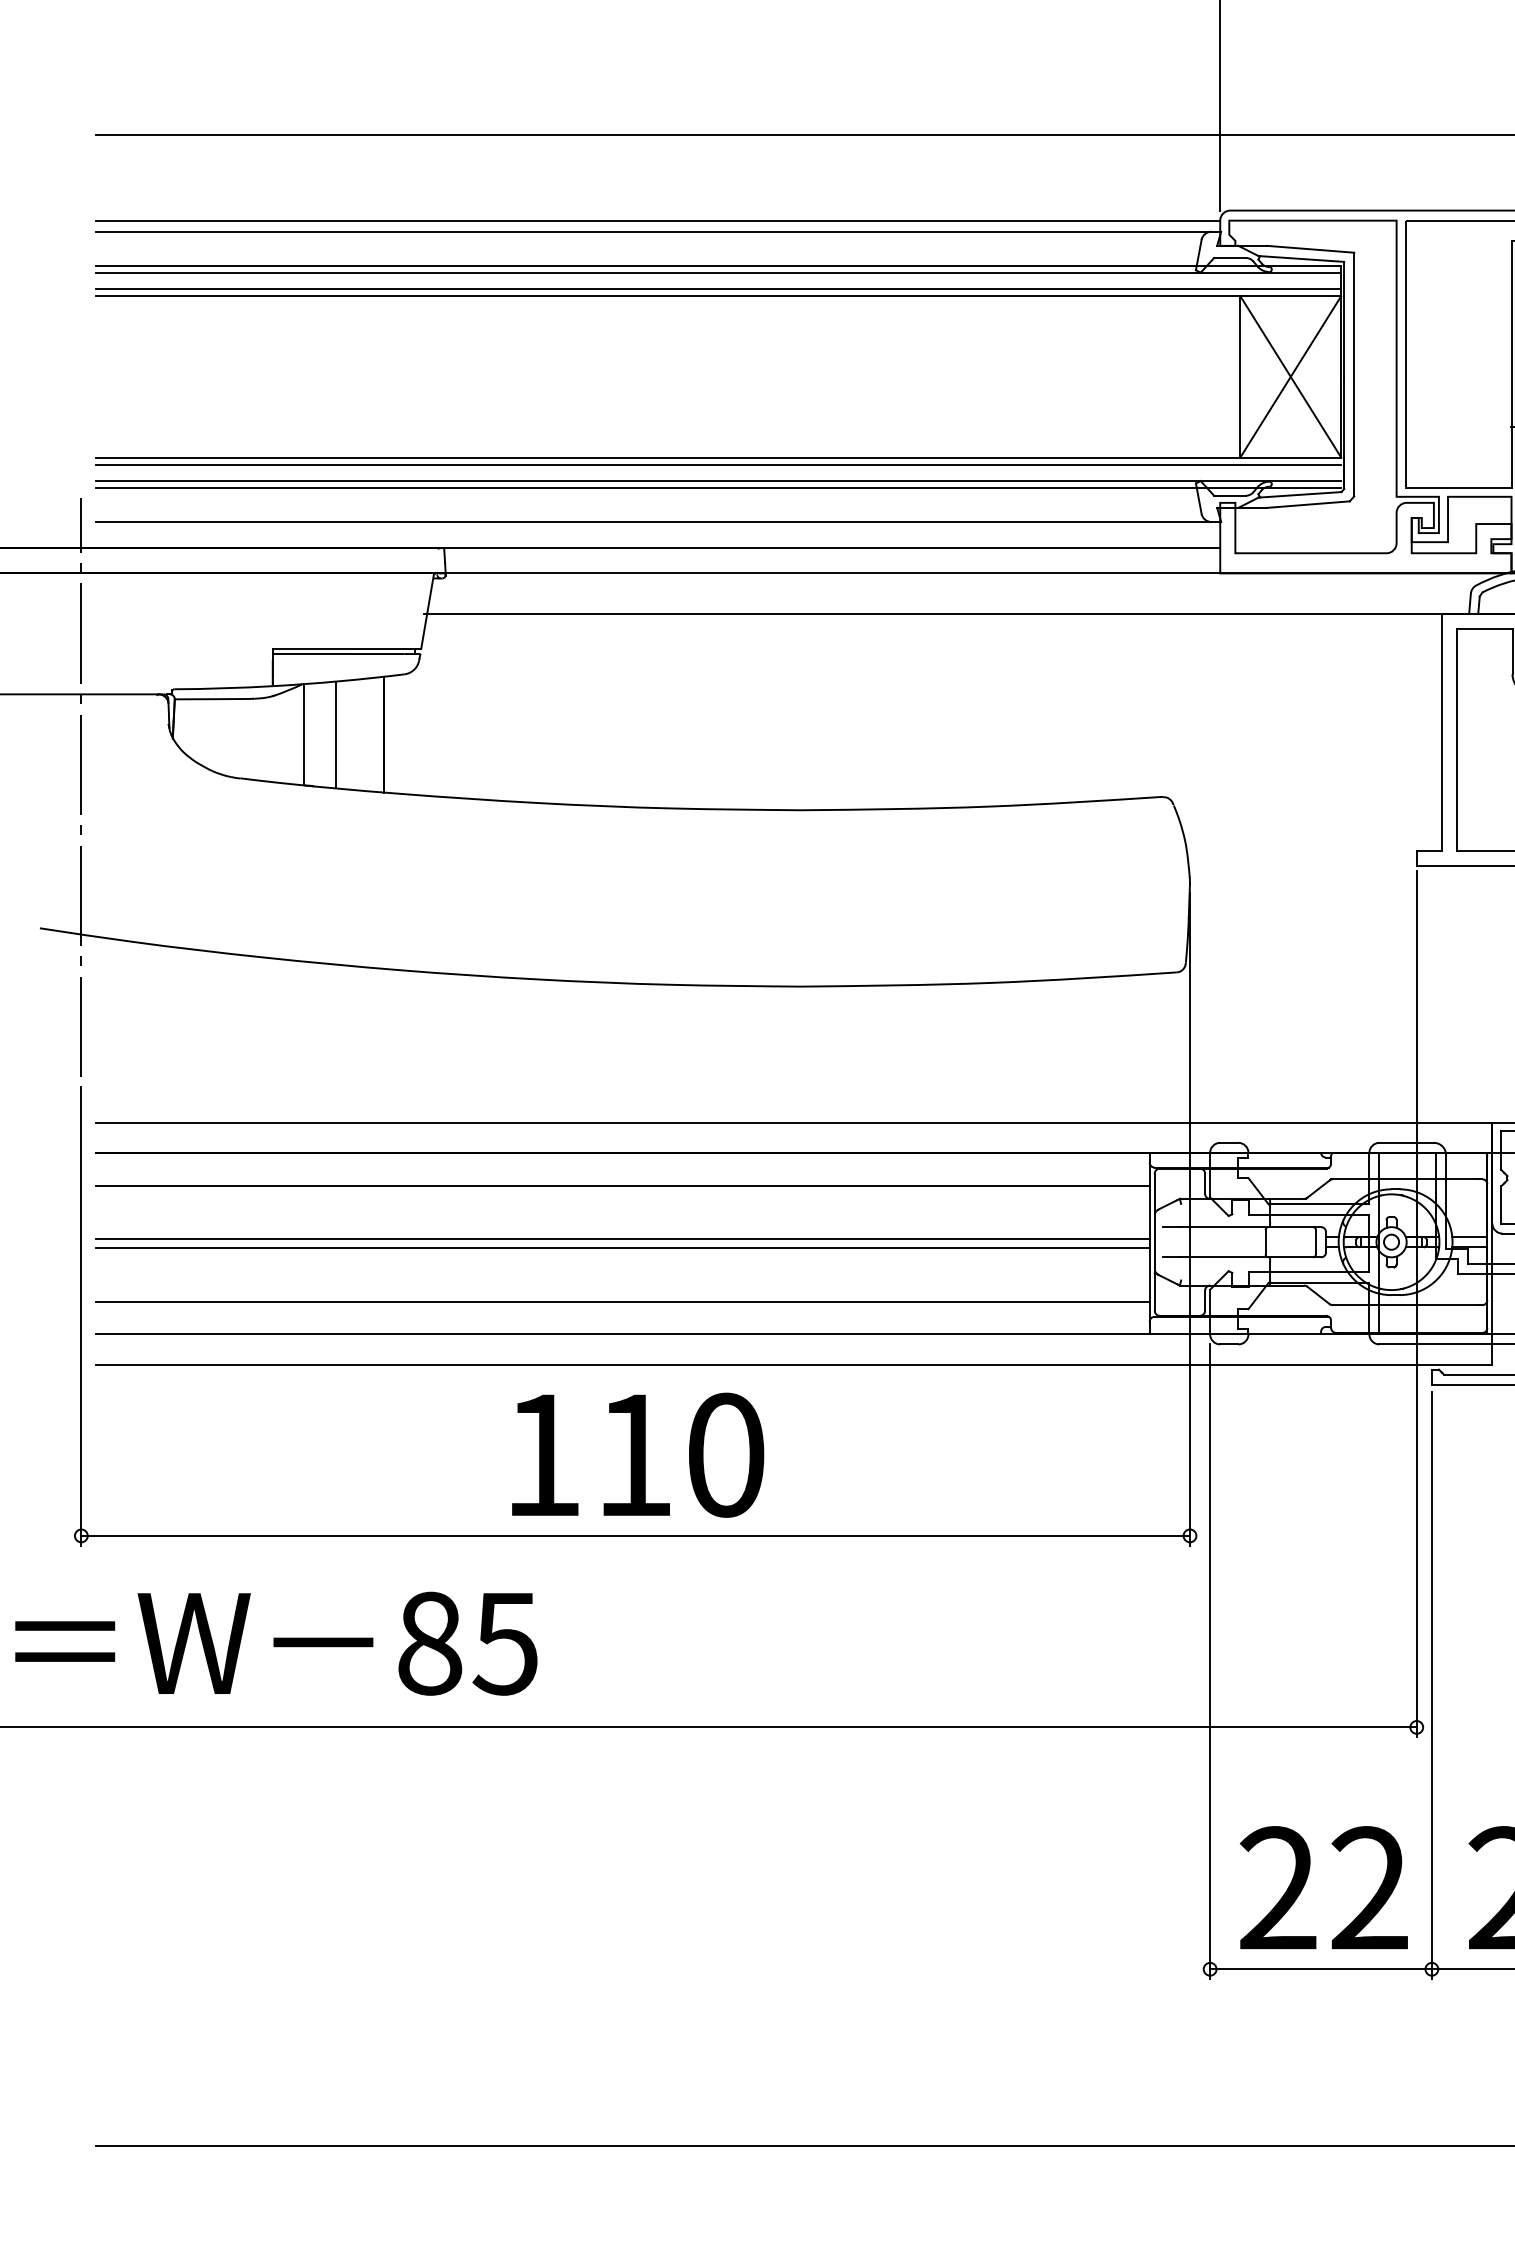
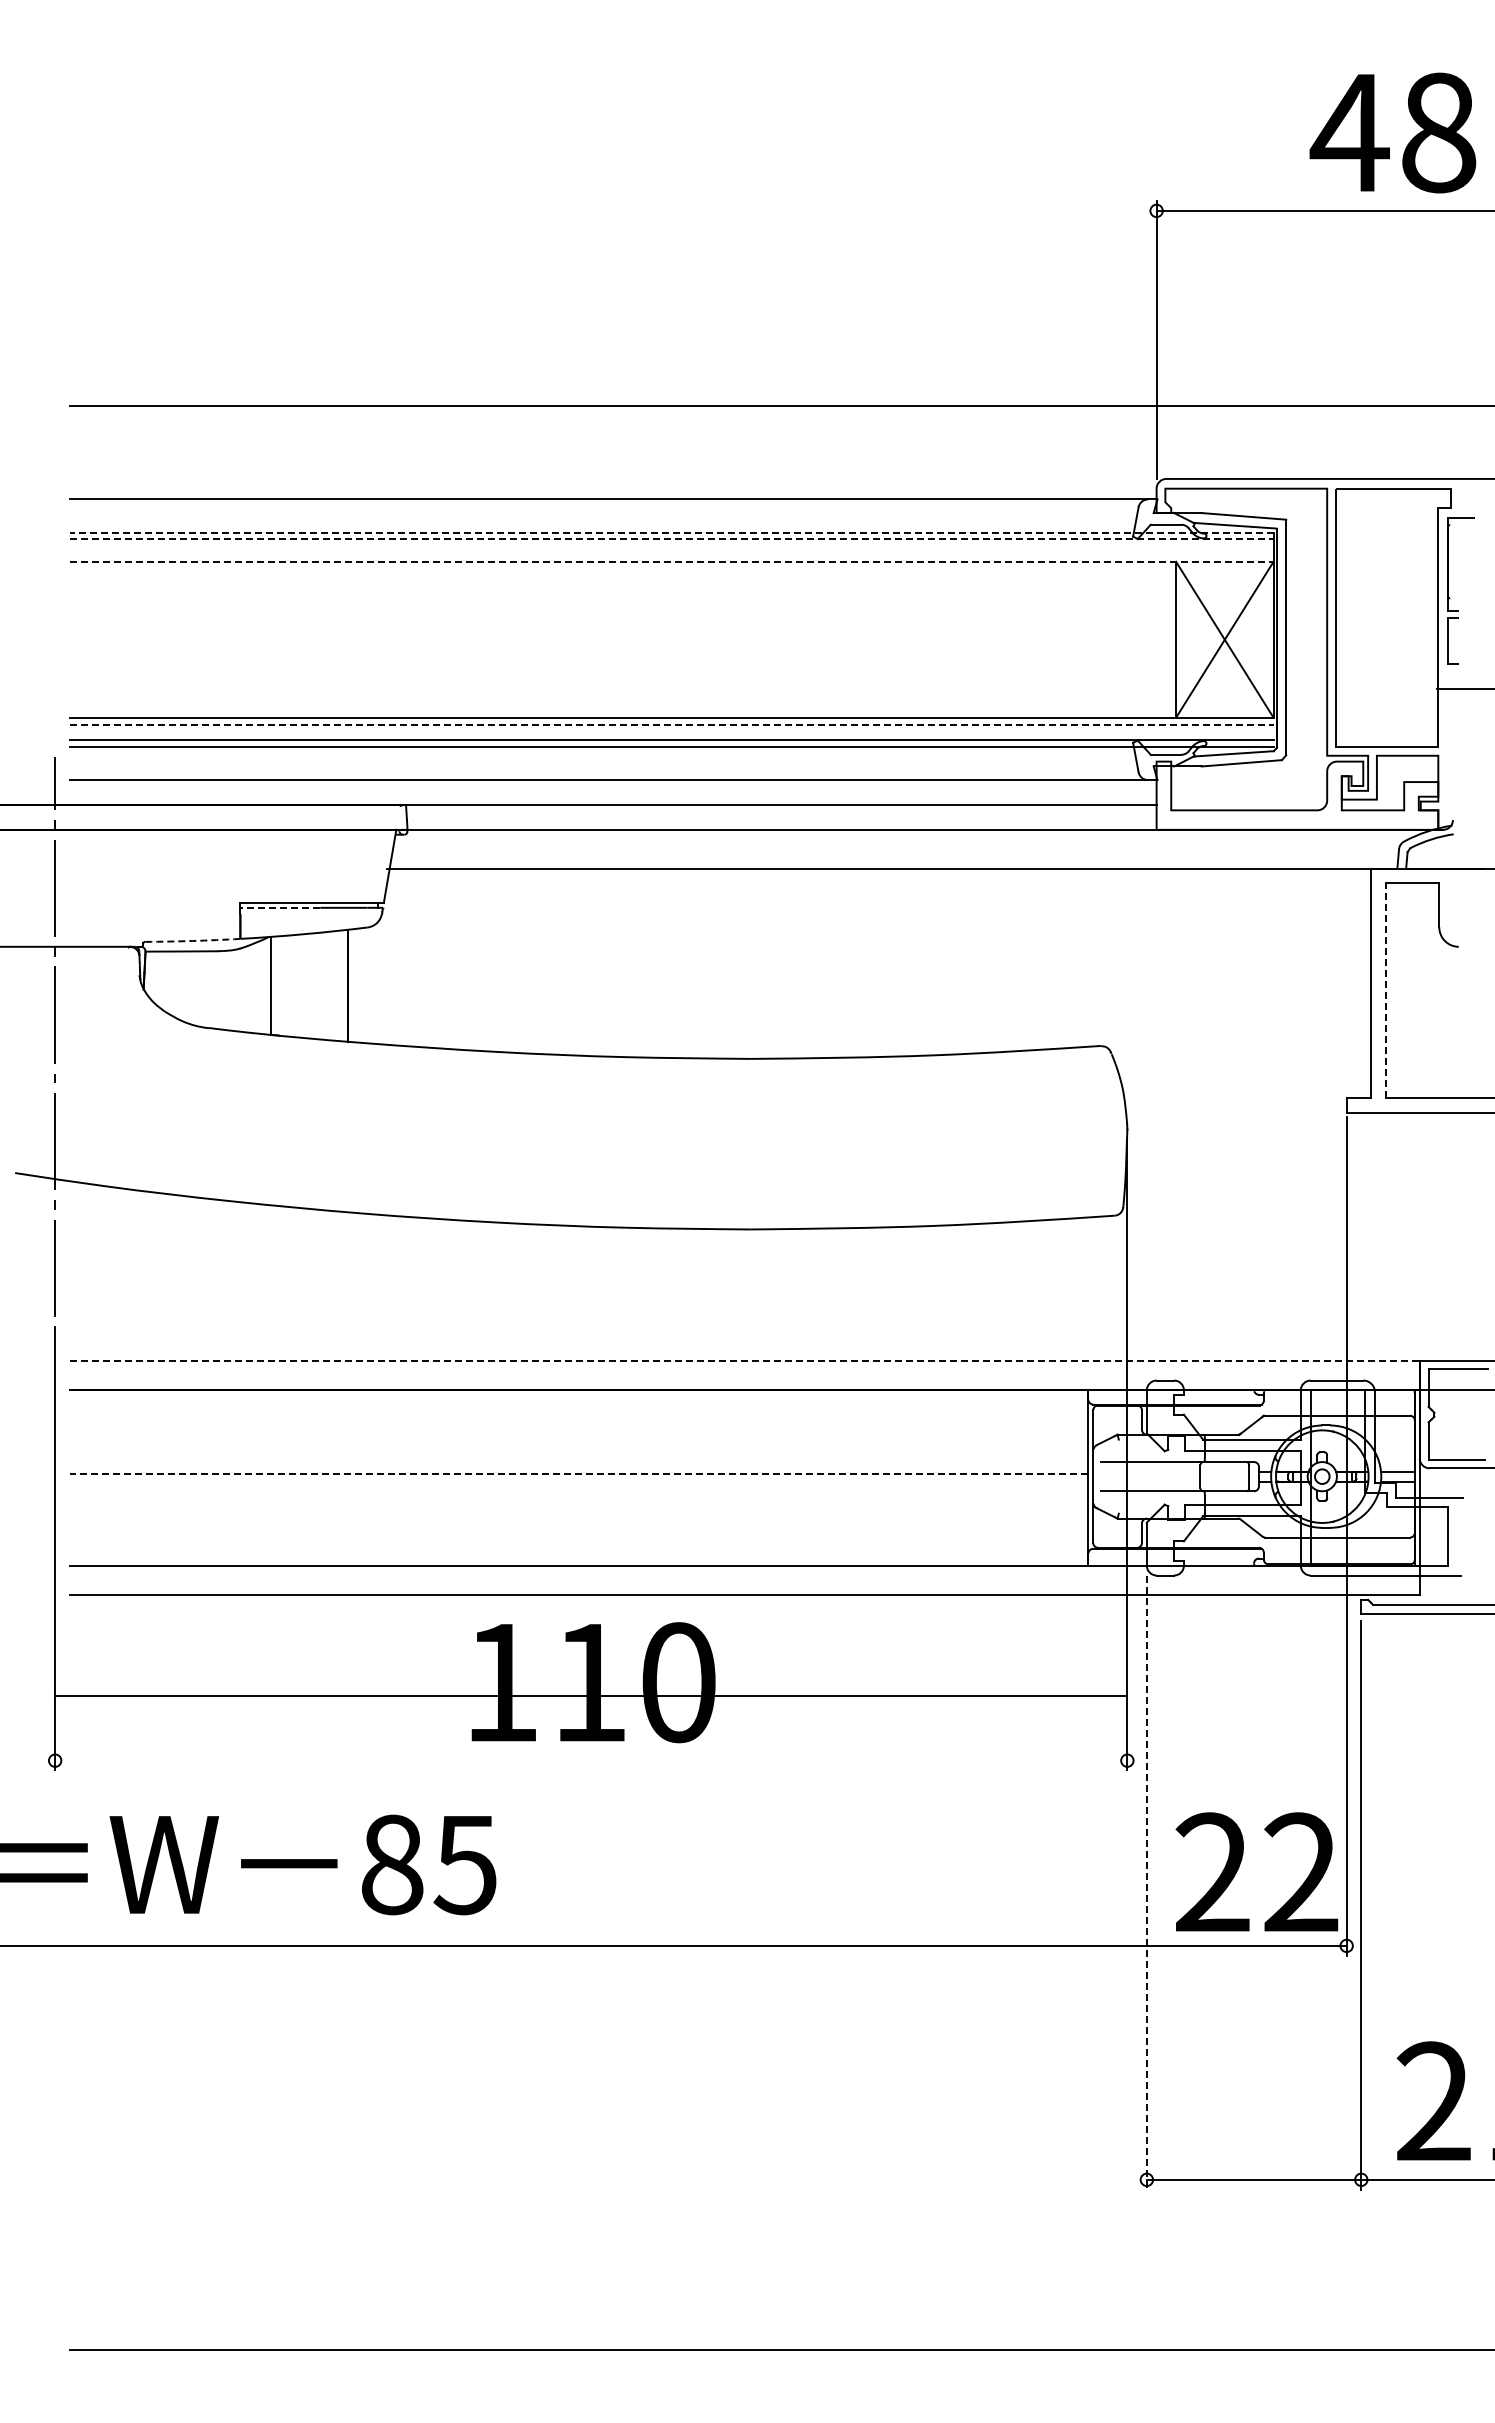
line: (657, 220) -> (612, 488), removed
line: (718, 265) -> (671, 532), solid -> dashed
line: (718, 273) -> (671, 539), solid -> dashed
line: (718, 288) -> (671, 554), removed
line: (718, 295) -> (671, 561), solid -> dashed
line: (718, 464) -> (671, 724), solid -> dashed
line: (314, 653) -> (280, 907), solid -> dashed
arc: (223, 687) -> (192, 940), solid -> dashed
line: (336, 734) -> (301, 985), removed
line: (1456, 739) -> (1385, 990), solid -> dashed
line: (794, 1123) -> (744, 1361), solid -> dashed
line: (622, 1185) -> (578, 1421), removed
line: (622, 1238) -> (578, 1473), solid -> dashed
line: (622, 1248) -> (578, 1482), removed
line: (622, 1302) -> (578, 1534), removed
line: (635, 1535) -> (591, 1695), moved
line: (1209, 1662) -> (1146, 1883), solid -> dashed
text: (1323, 1887) -> (1256, 1871), moved

